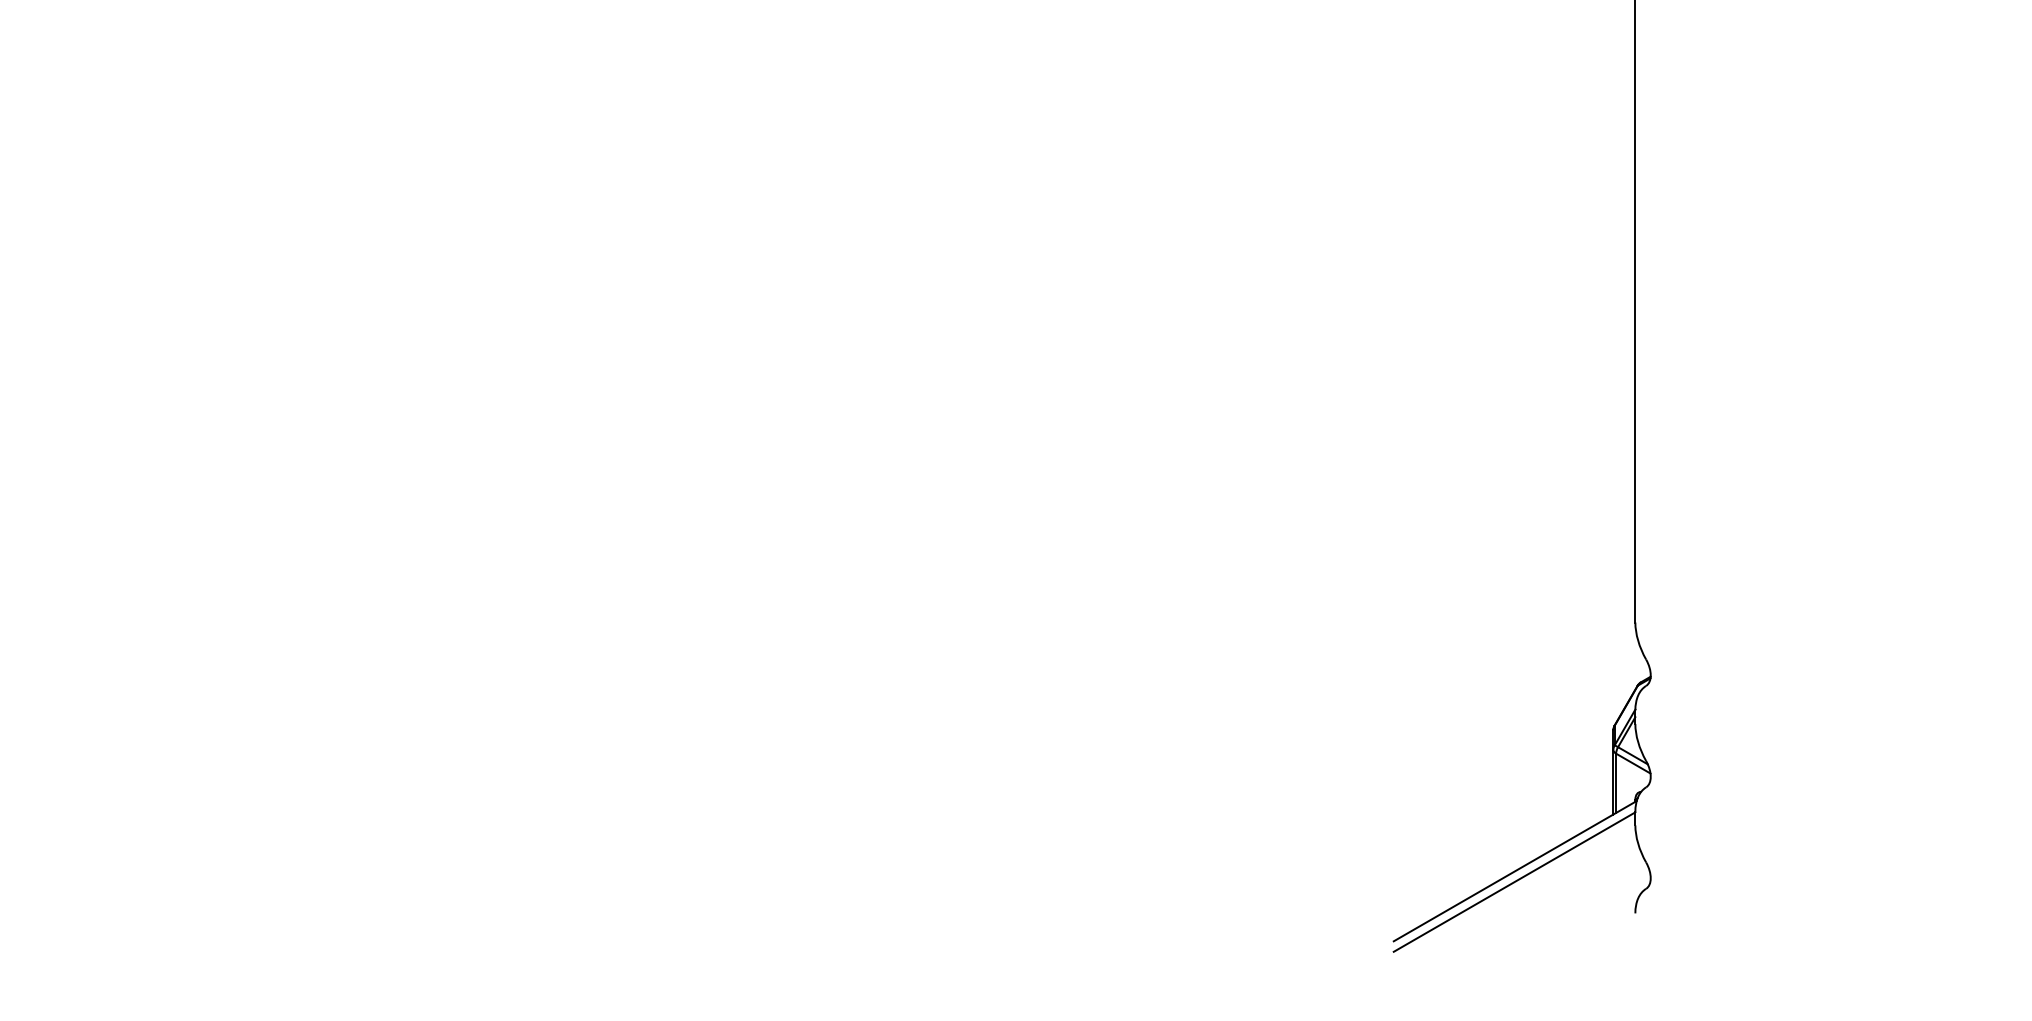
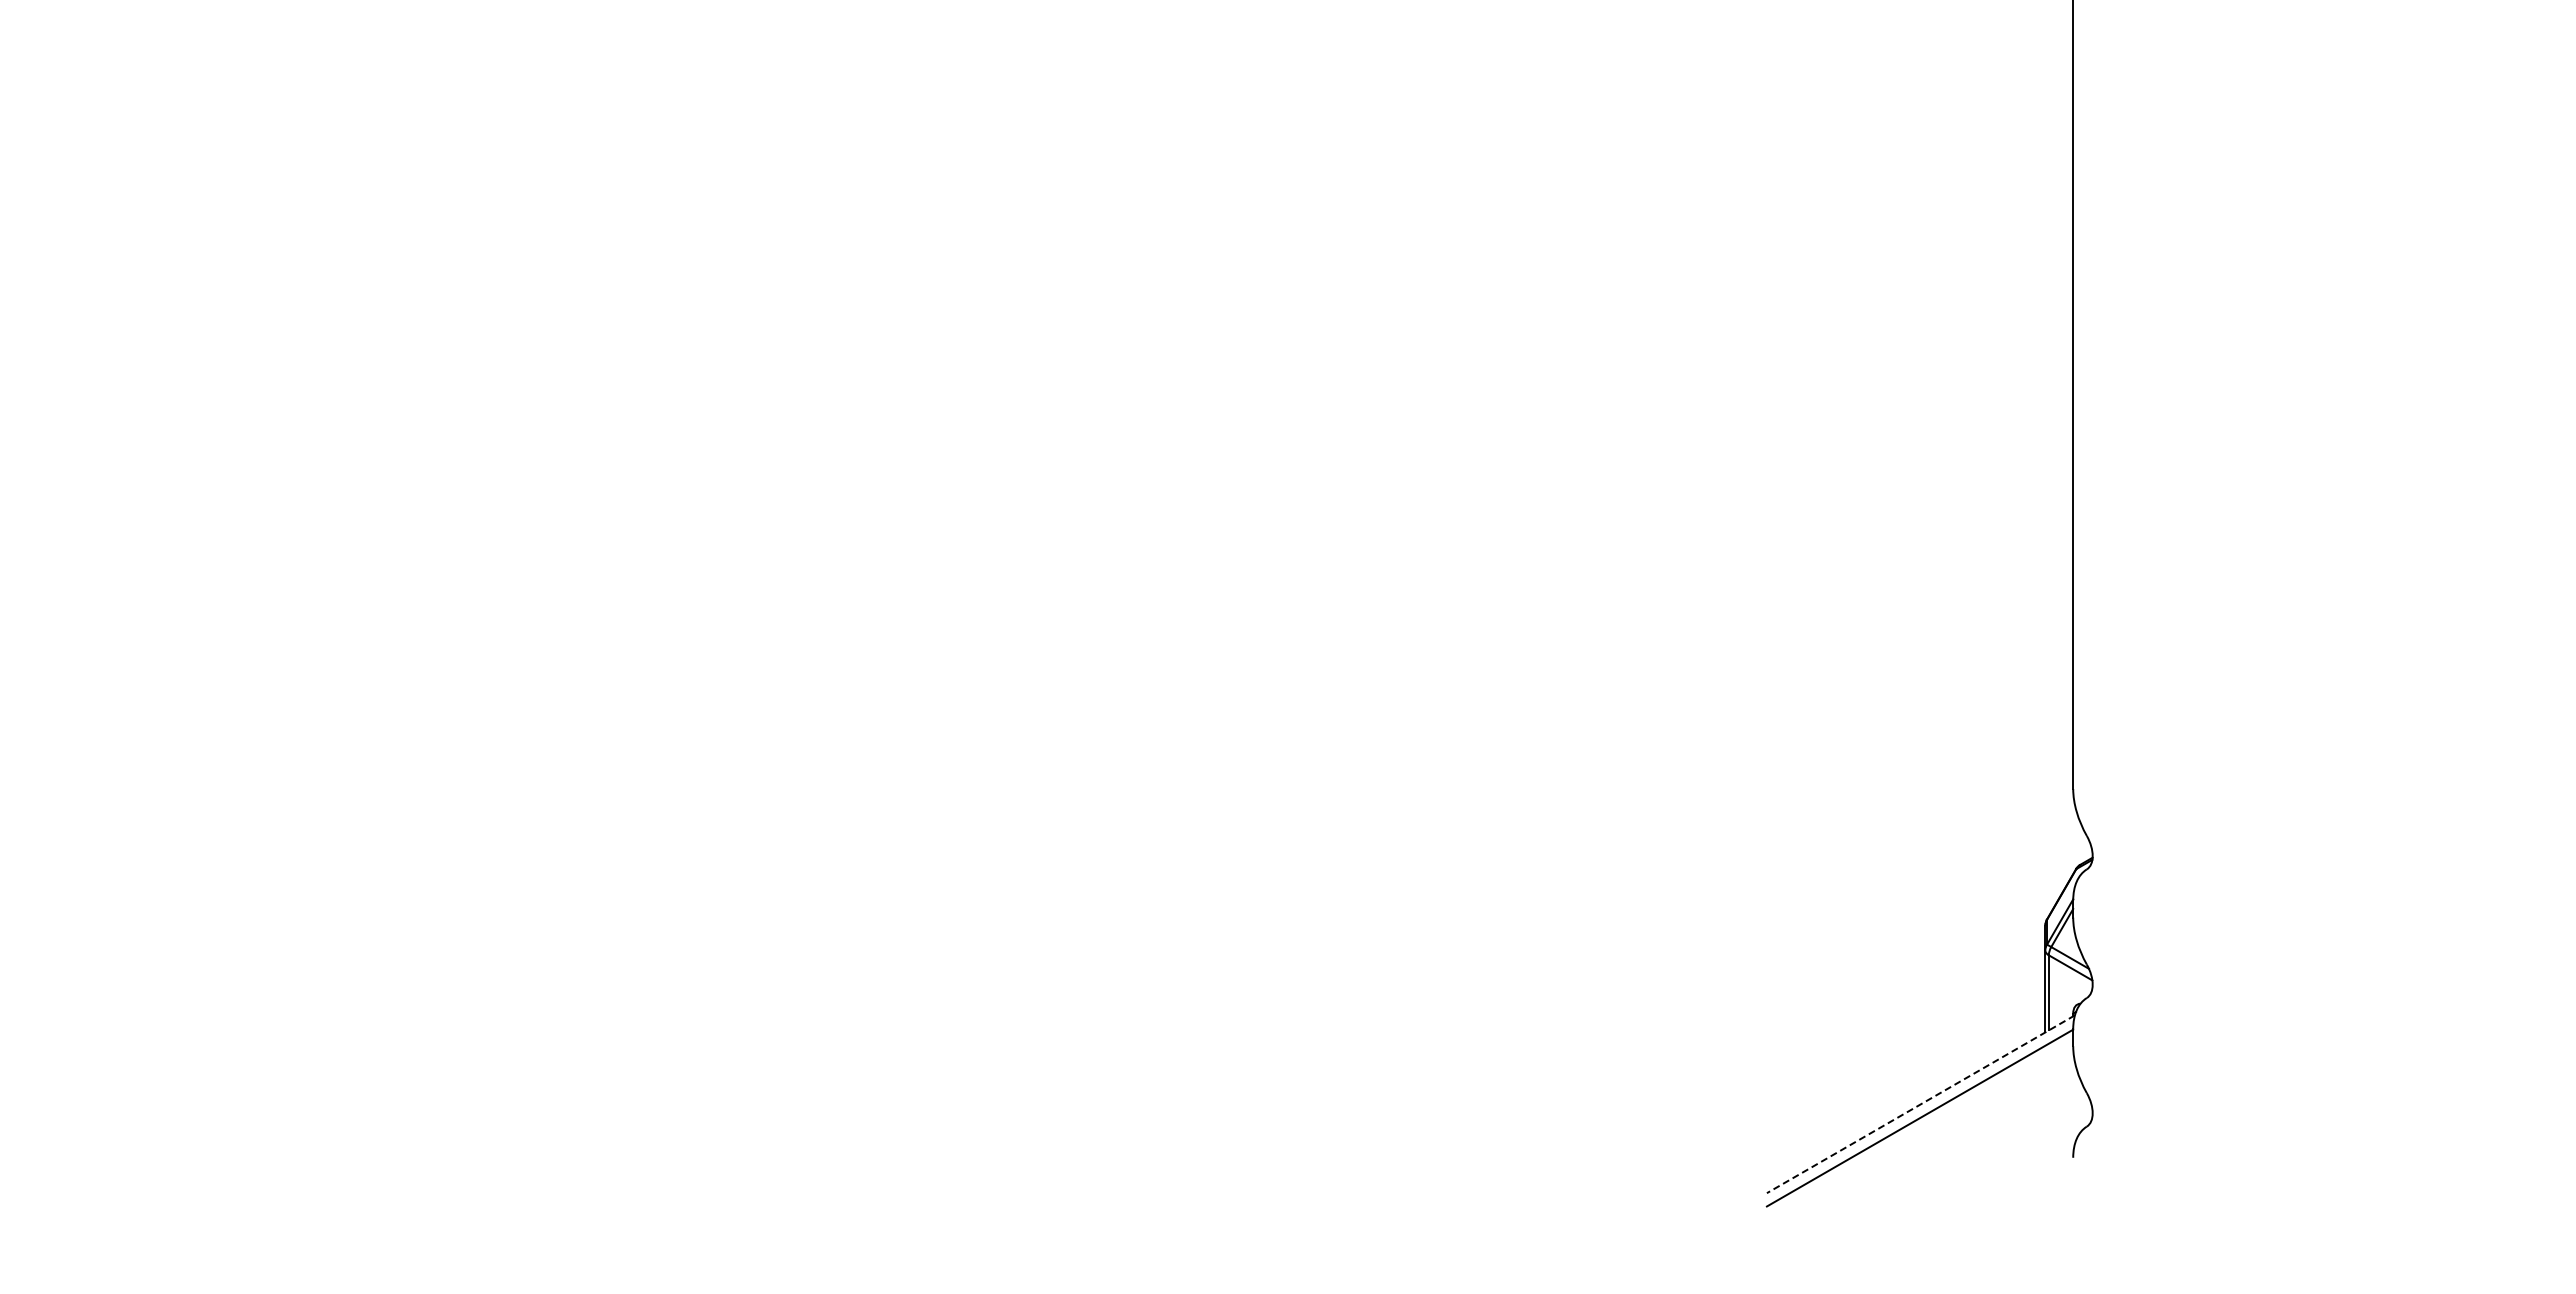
line: (1514, 871) -> (1920, 1104), solid -> dashed

